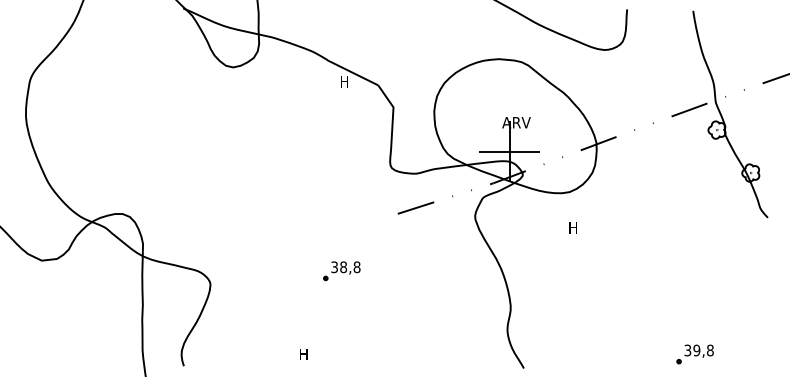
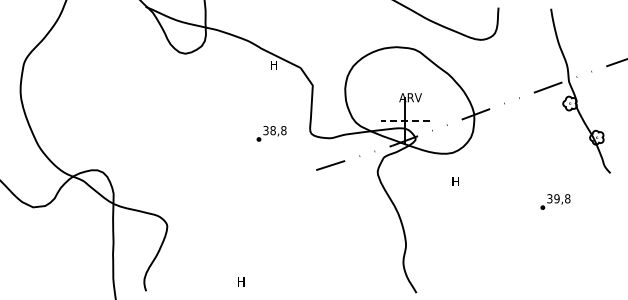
line: (508, 151) -> (404, 120), solid -> dashed
part: (341, 270) -> (271, 133), moved
part: (694, 353) -> (555, 201), moved

